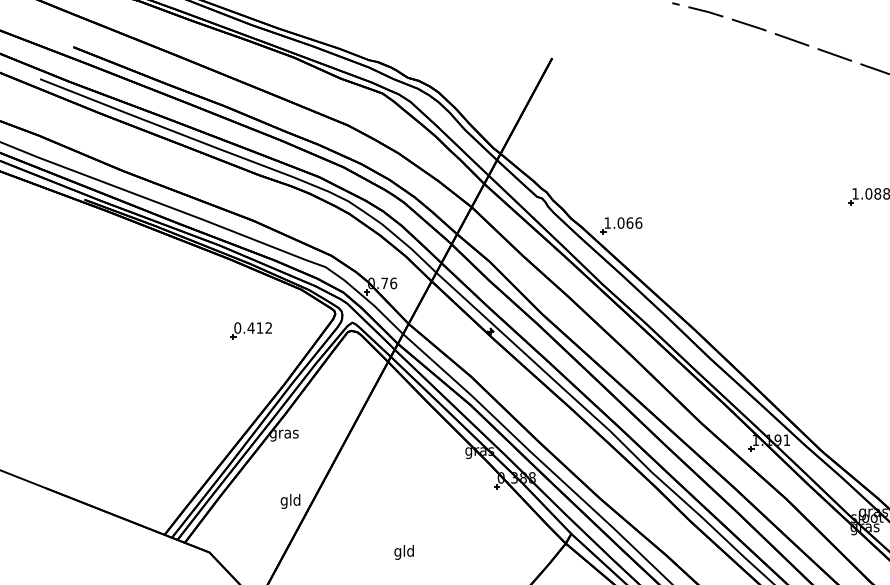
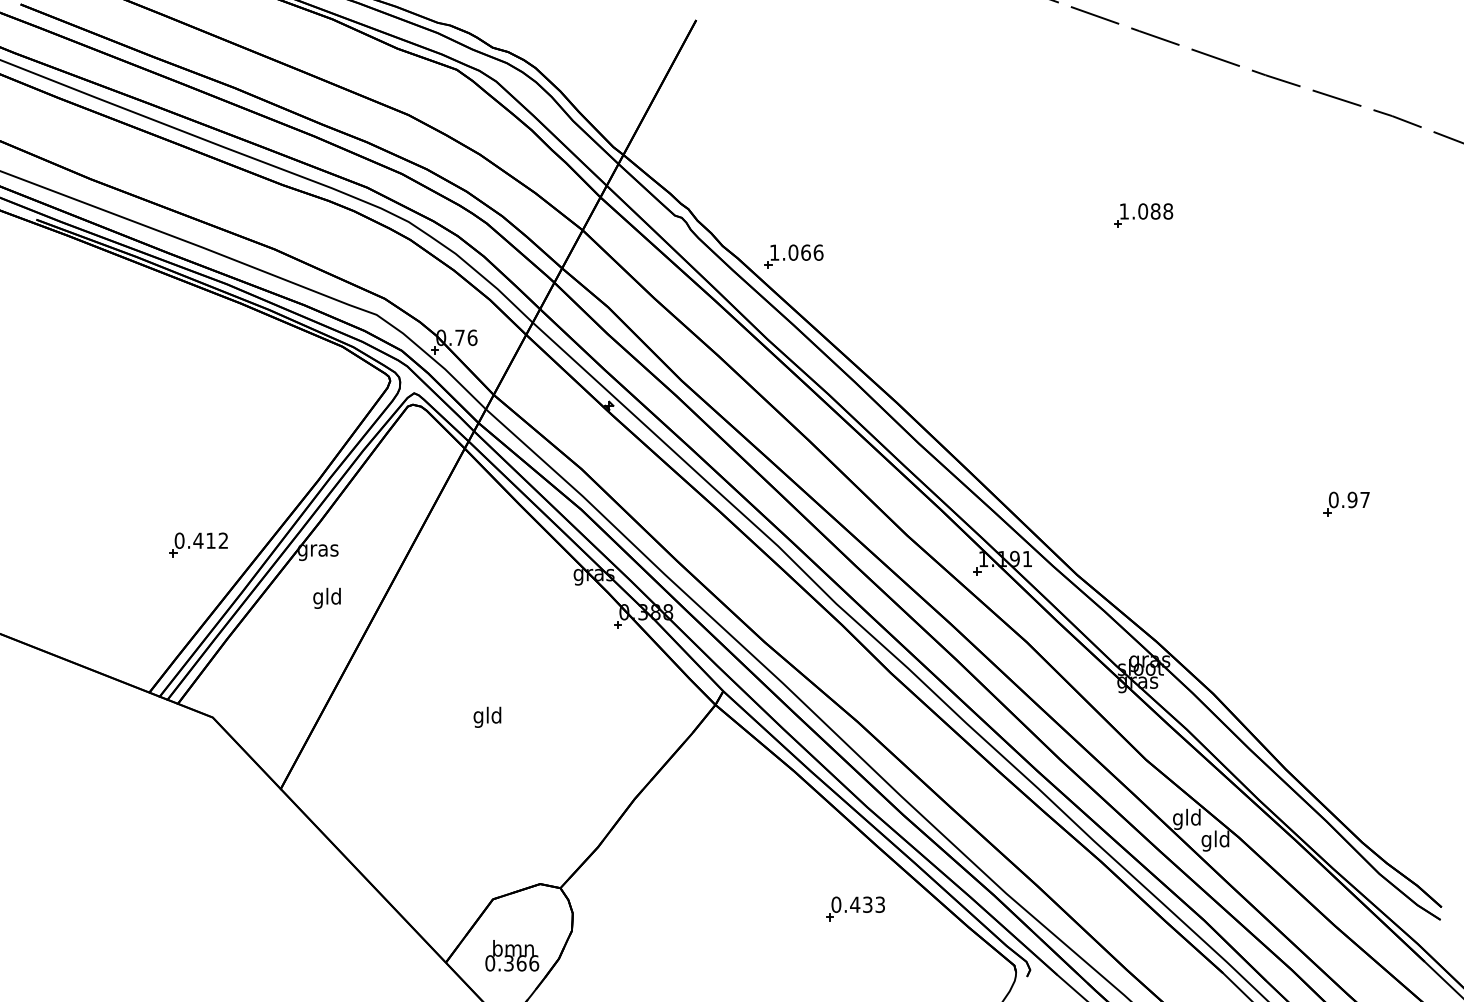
part: (251, 330) -> (198, 544), moved
text: (290, 500) -> (326, 597), moved

